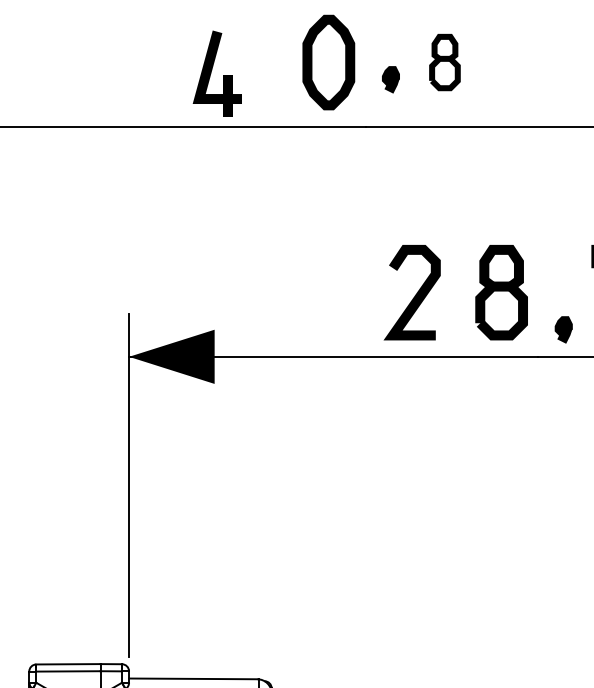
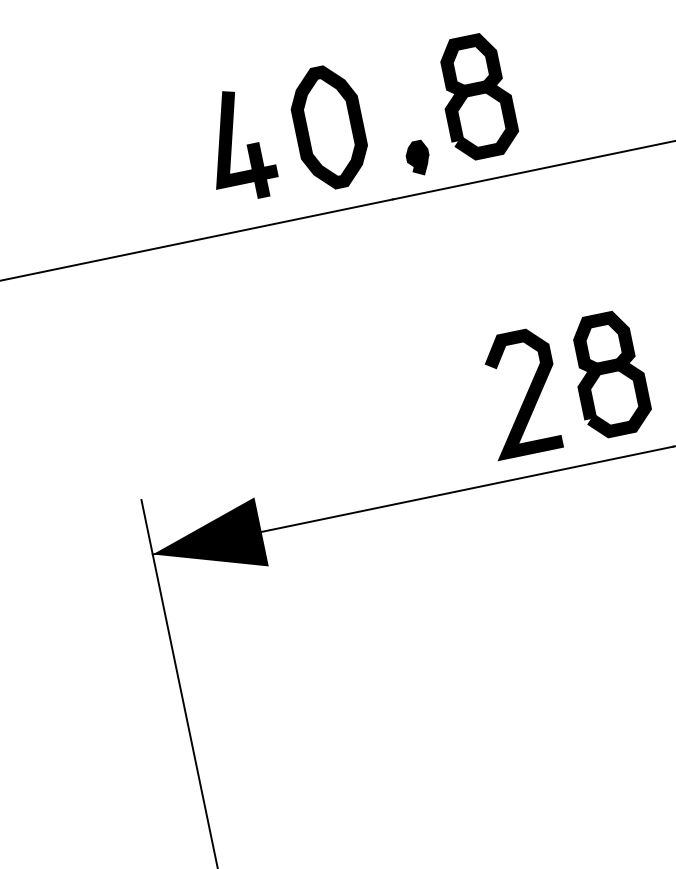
part: (444, 62) -> (476, 96), size x1.67
part: (216, 73) -> (238, 144), moved
part: (390, 79) -> (417, 158), moved
curve: (414, 295) -> (525, 395), moved

